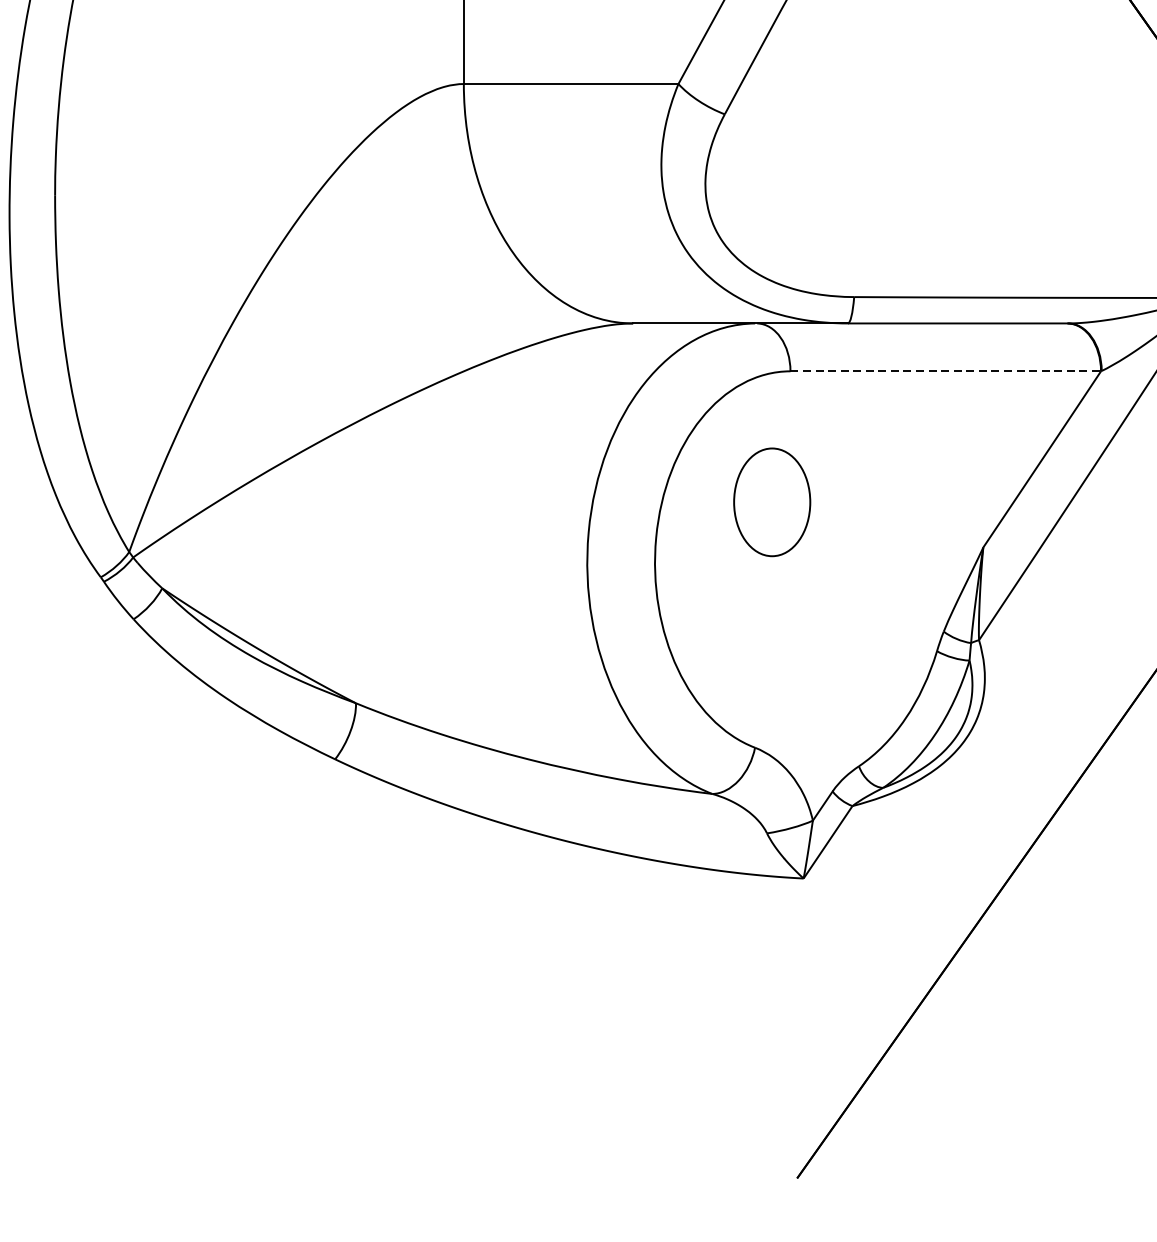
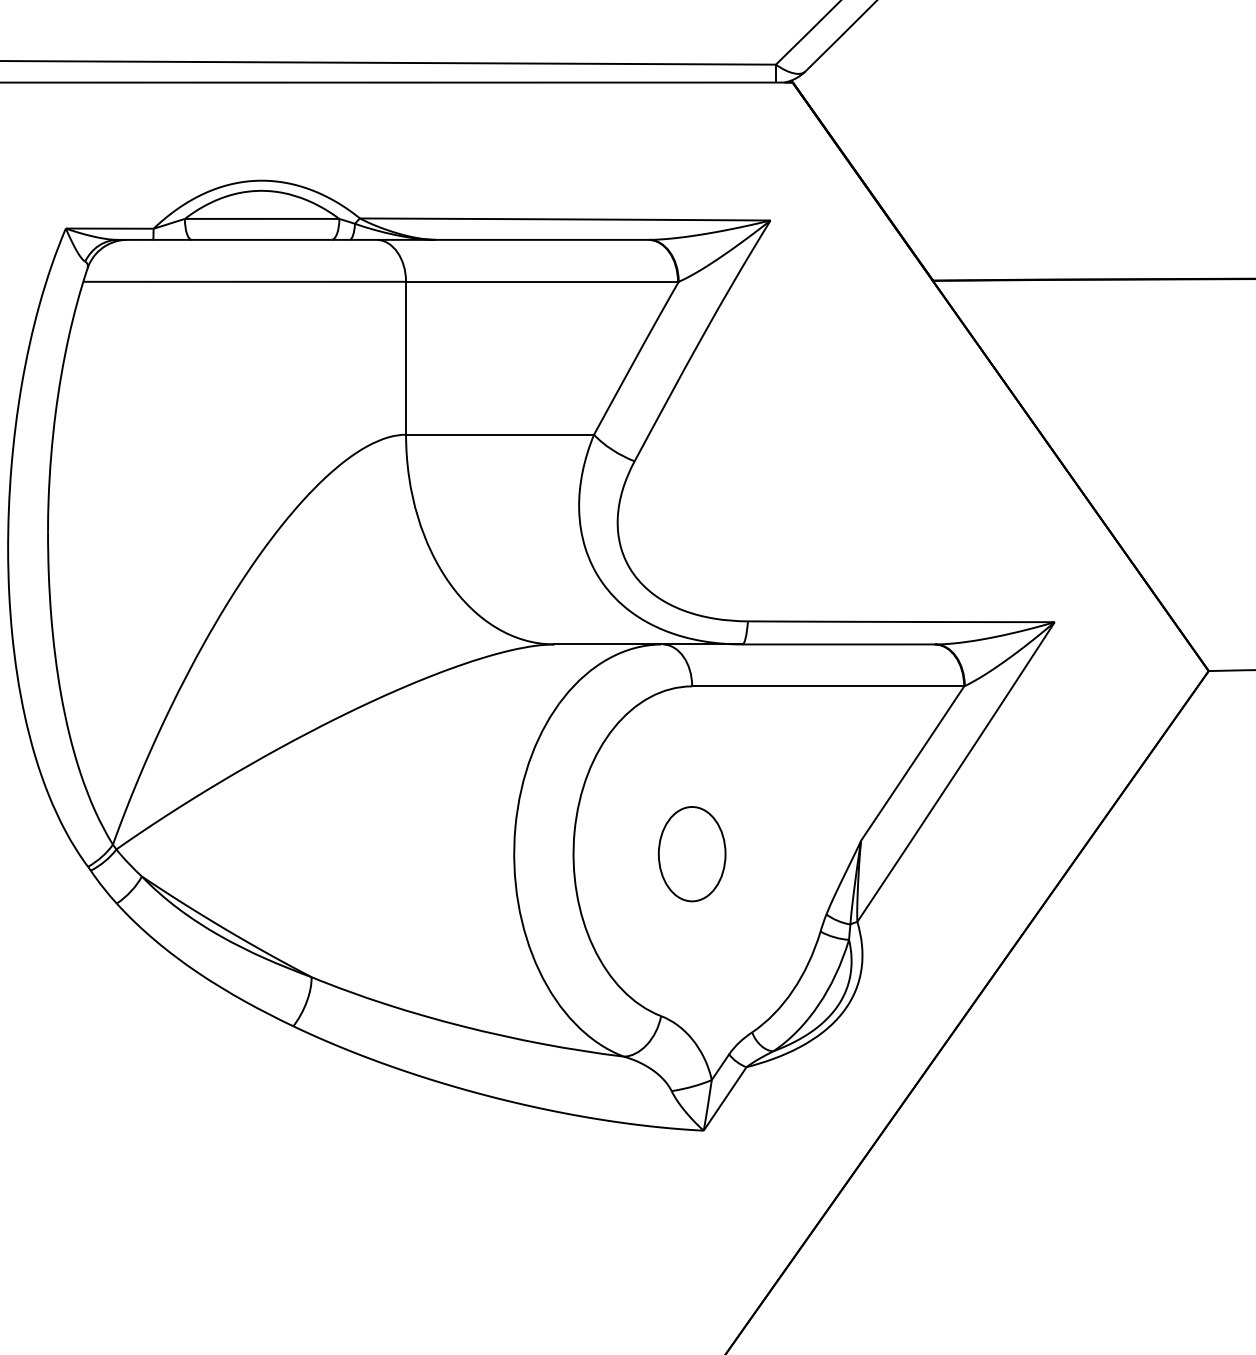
line: (946, 371) -> (828, 686), dashed -> solid
part: (772, 502) -> (692, 854), moved

